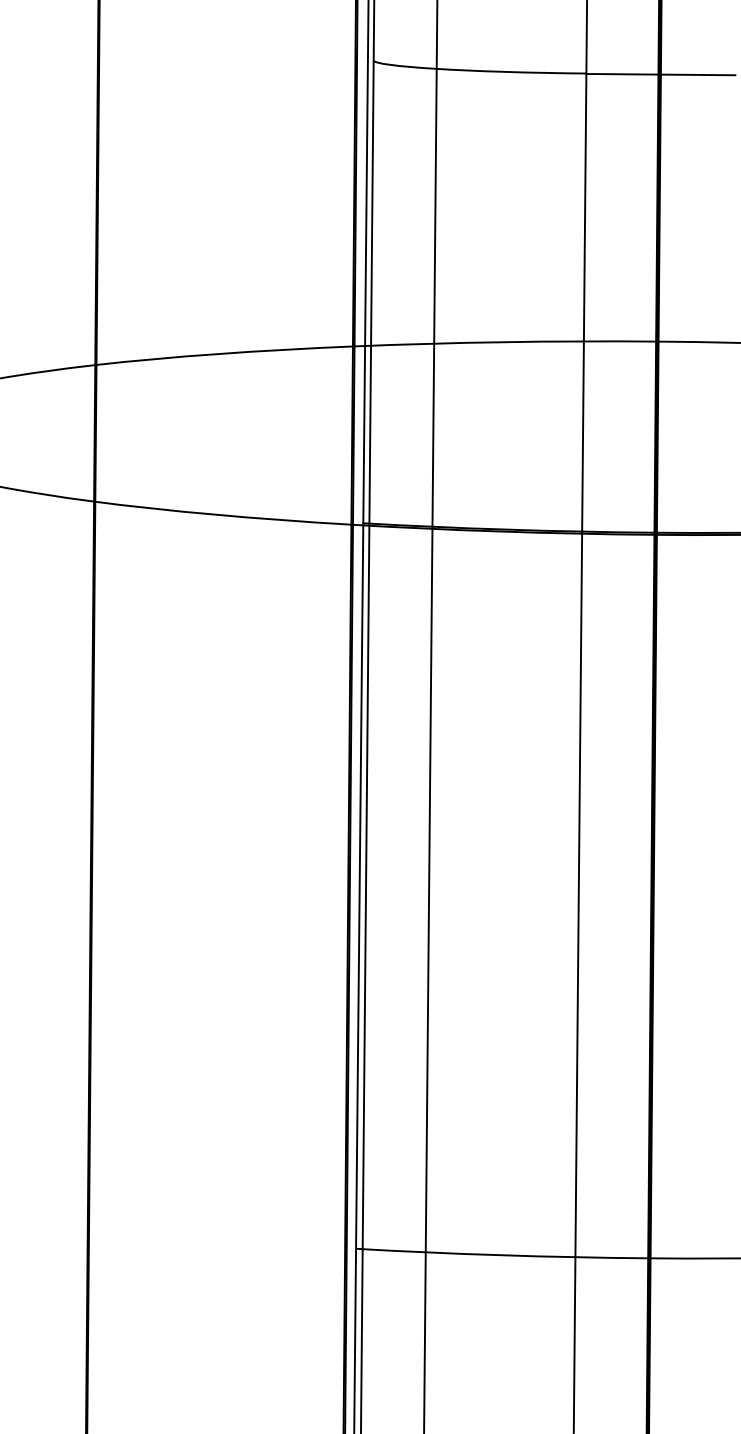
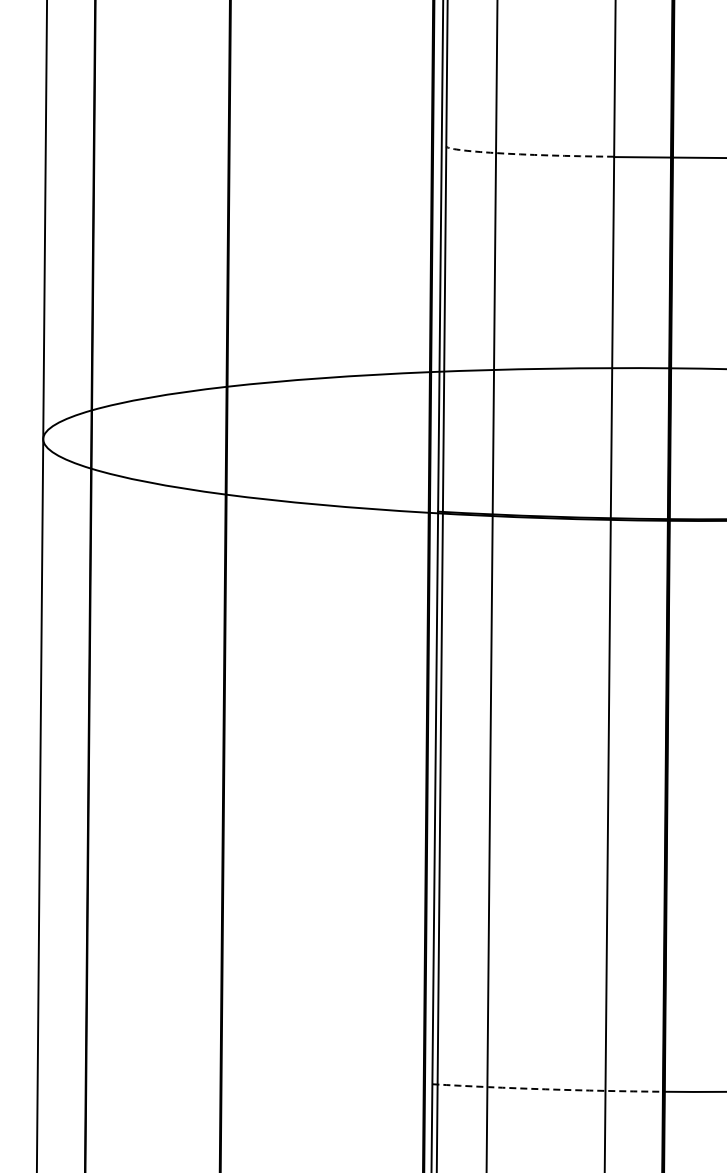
arc: (467, 70) -> (520, 154), solid -> dashed
arc: (501, 1255) -> (547, 1089), solid -> dashed

